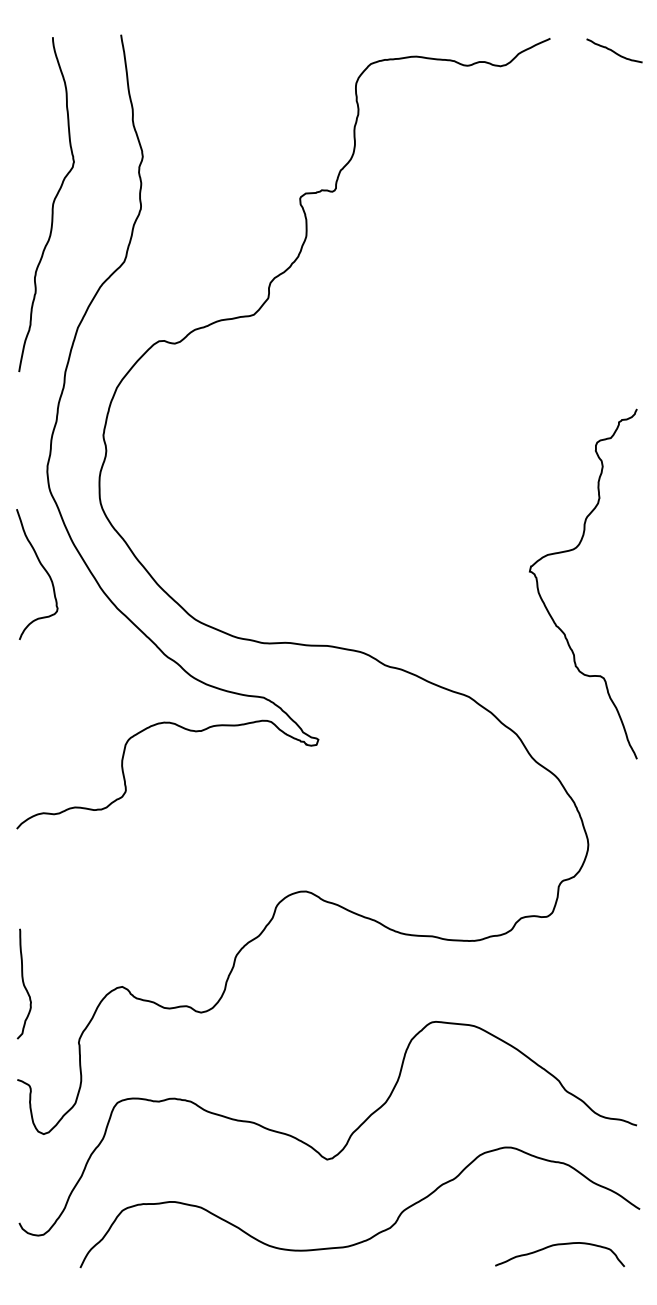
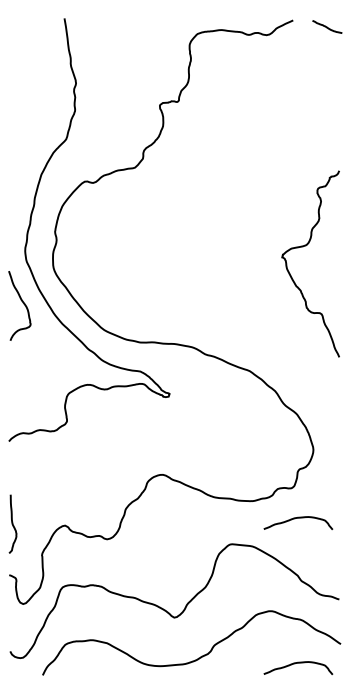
curve: (51, 203) -> (27, 108), removed
curve: (575, 551) -> (306, 246), moved
curve: (560, 973) -> (298, 518), added

